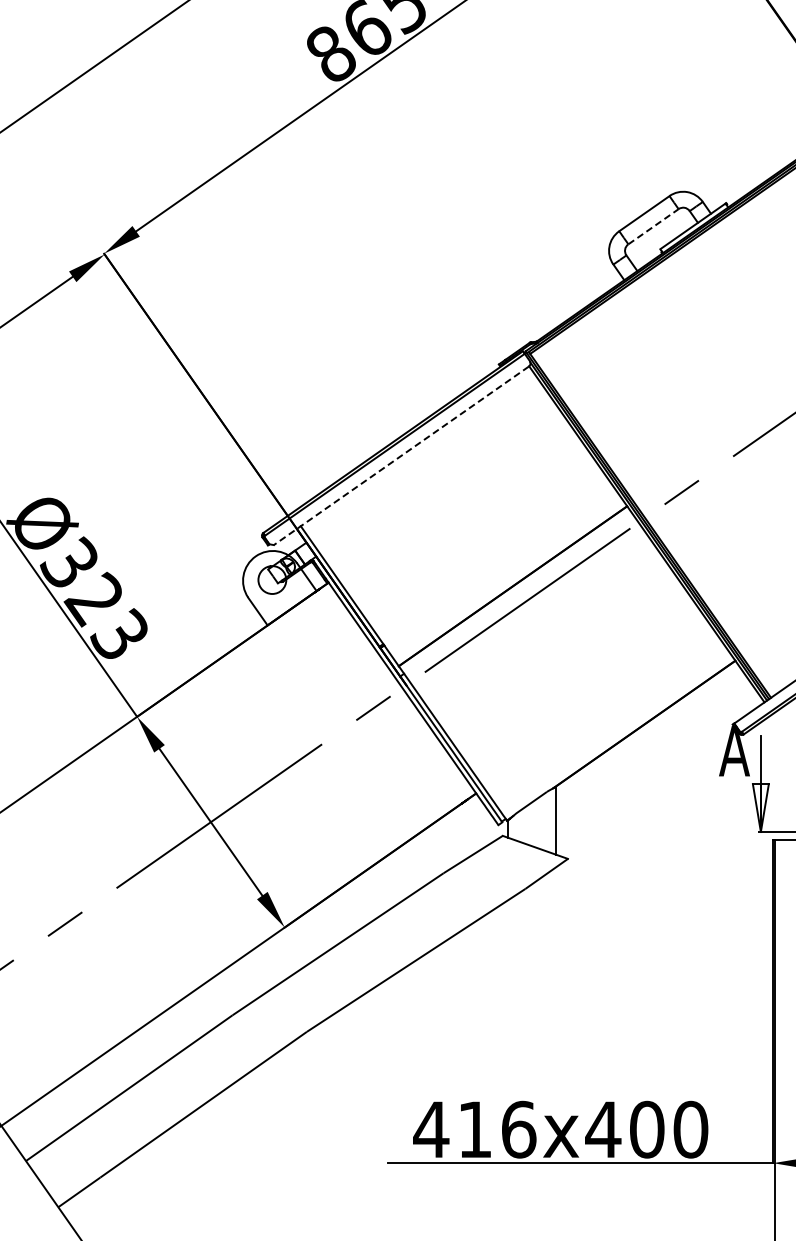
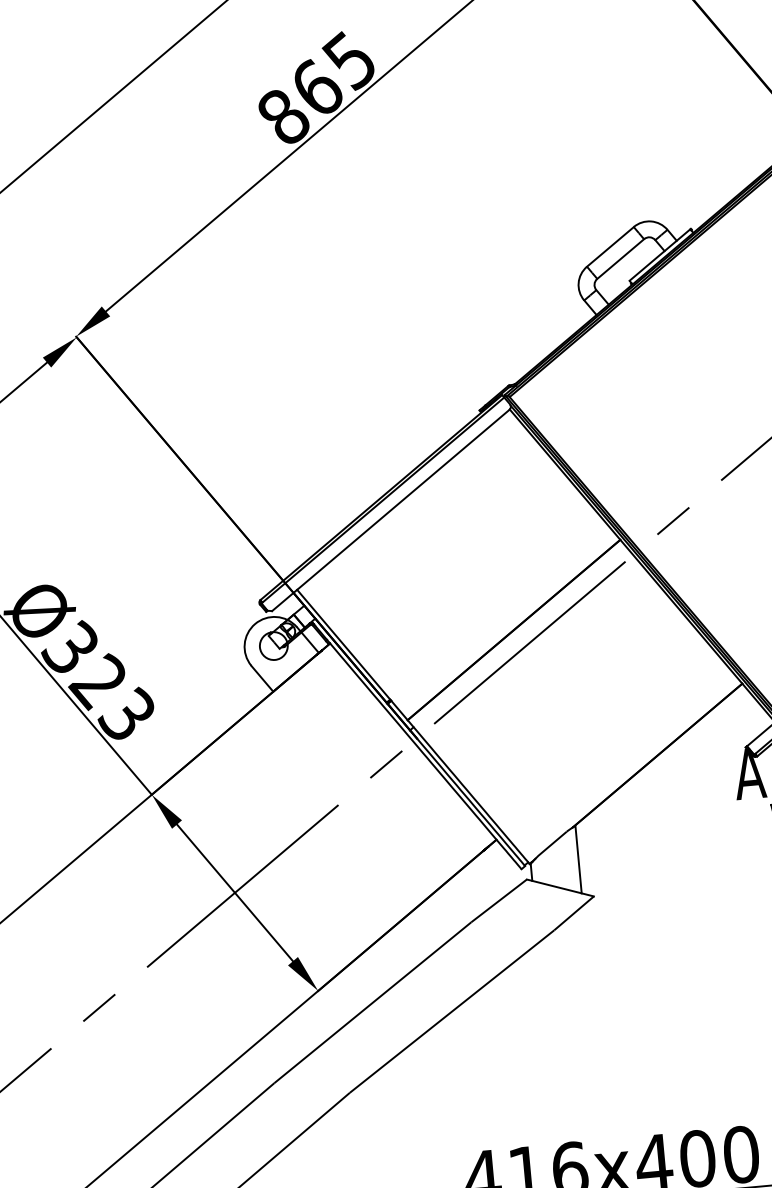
line: (653, 226) -> (620, 258), dashed -> solid
line: (401, 455) -> (390, 510), dashed -> solid

